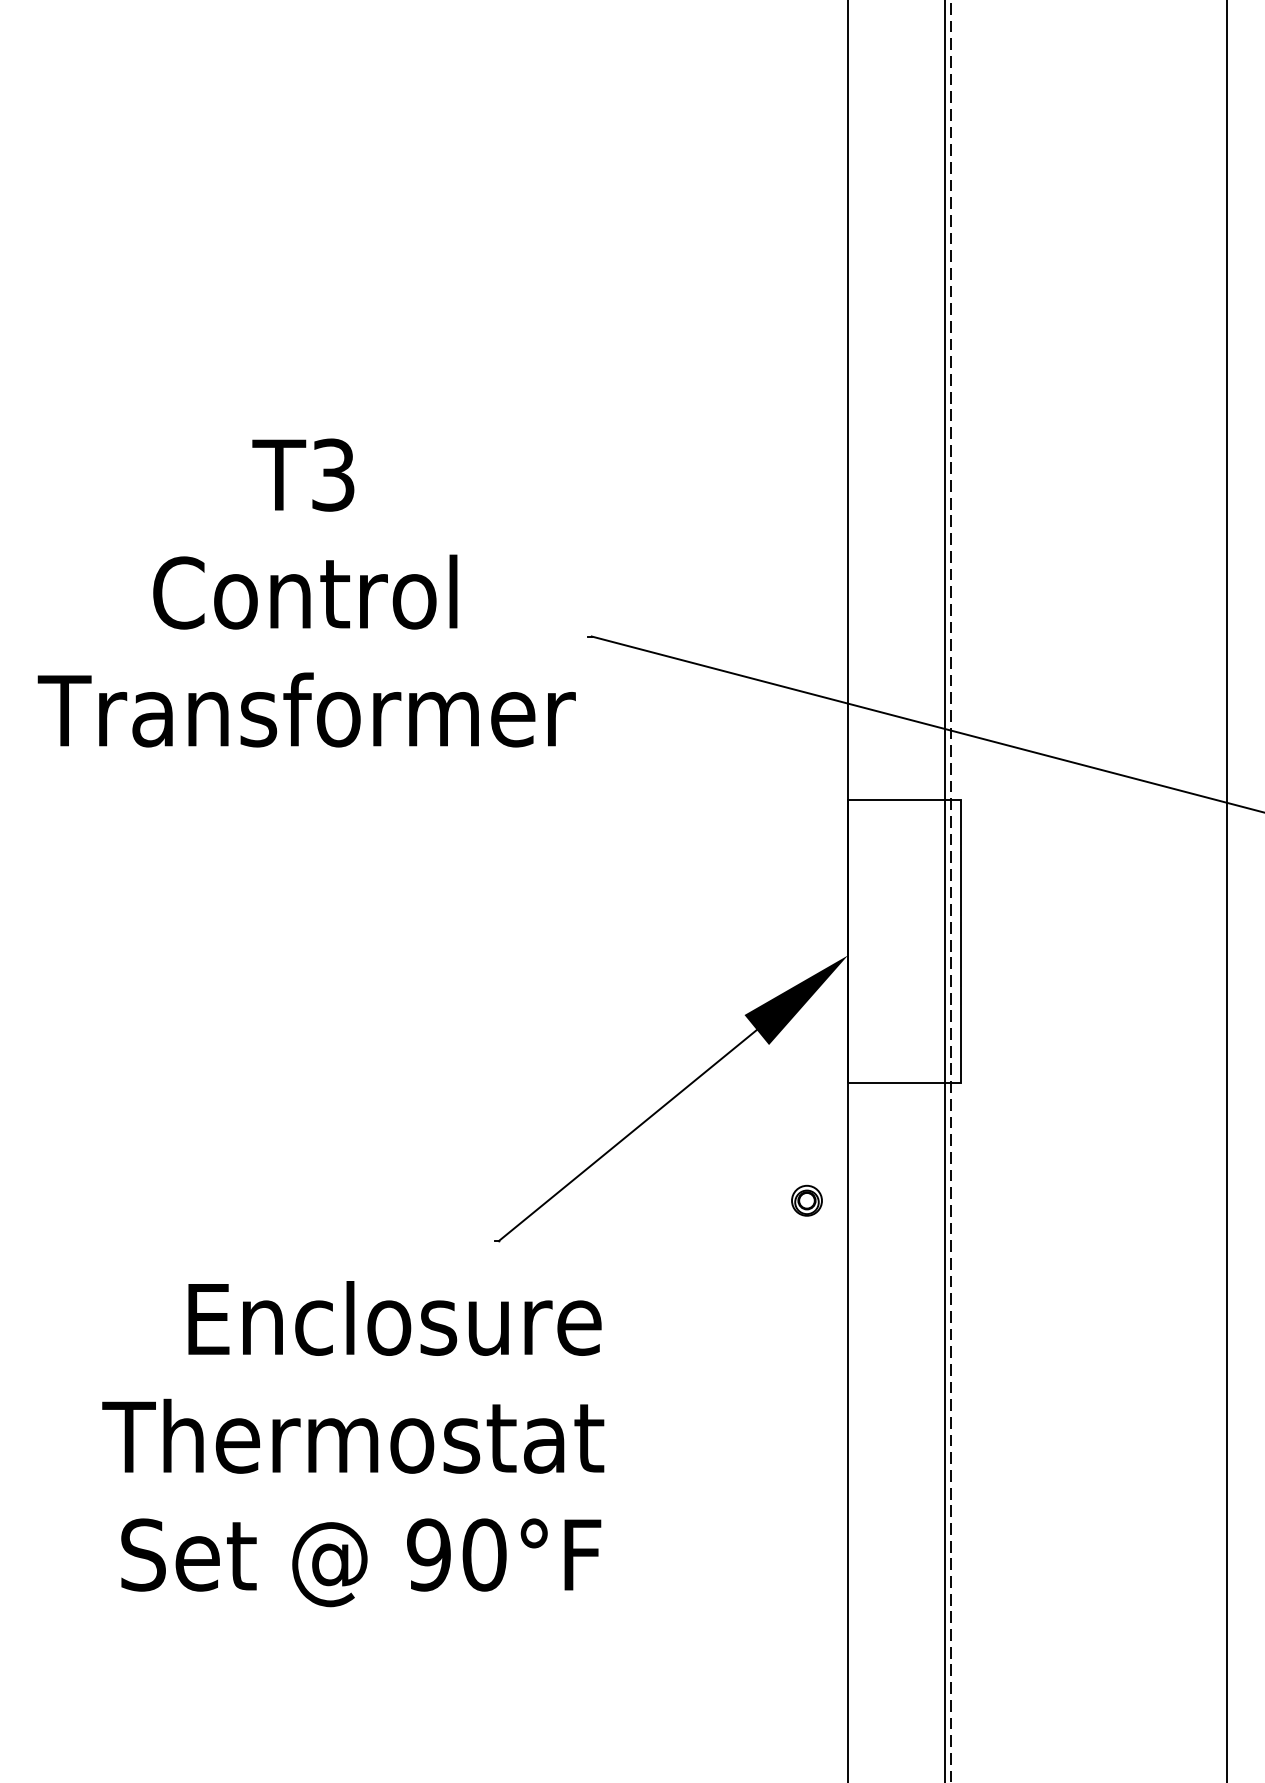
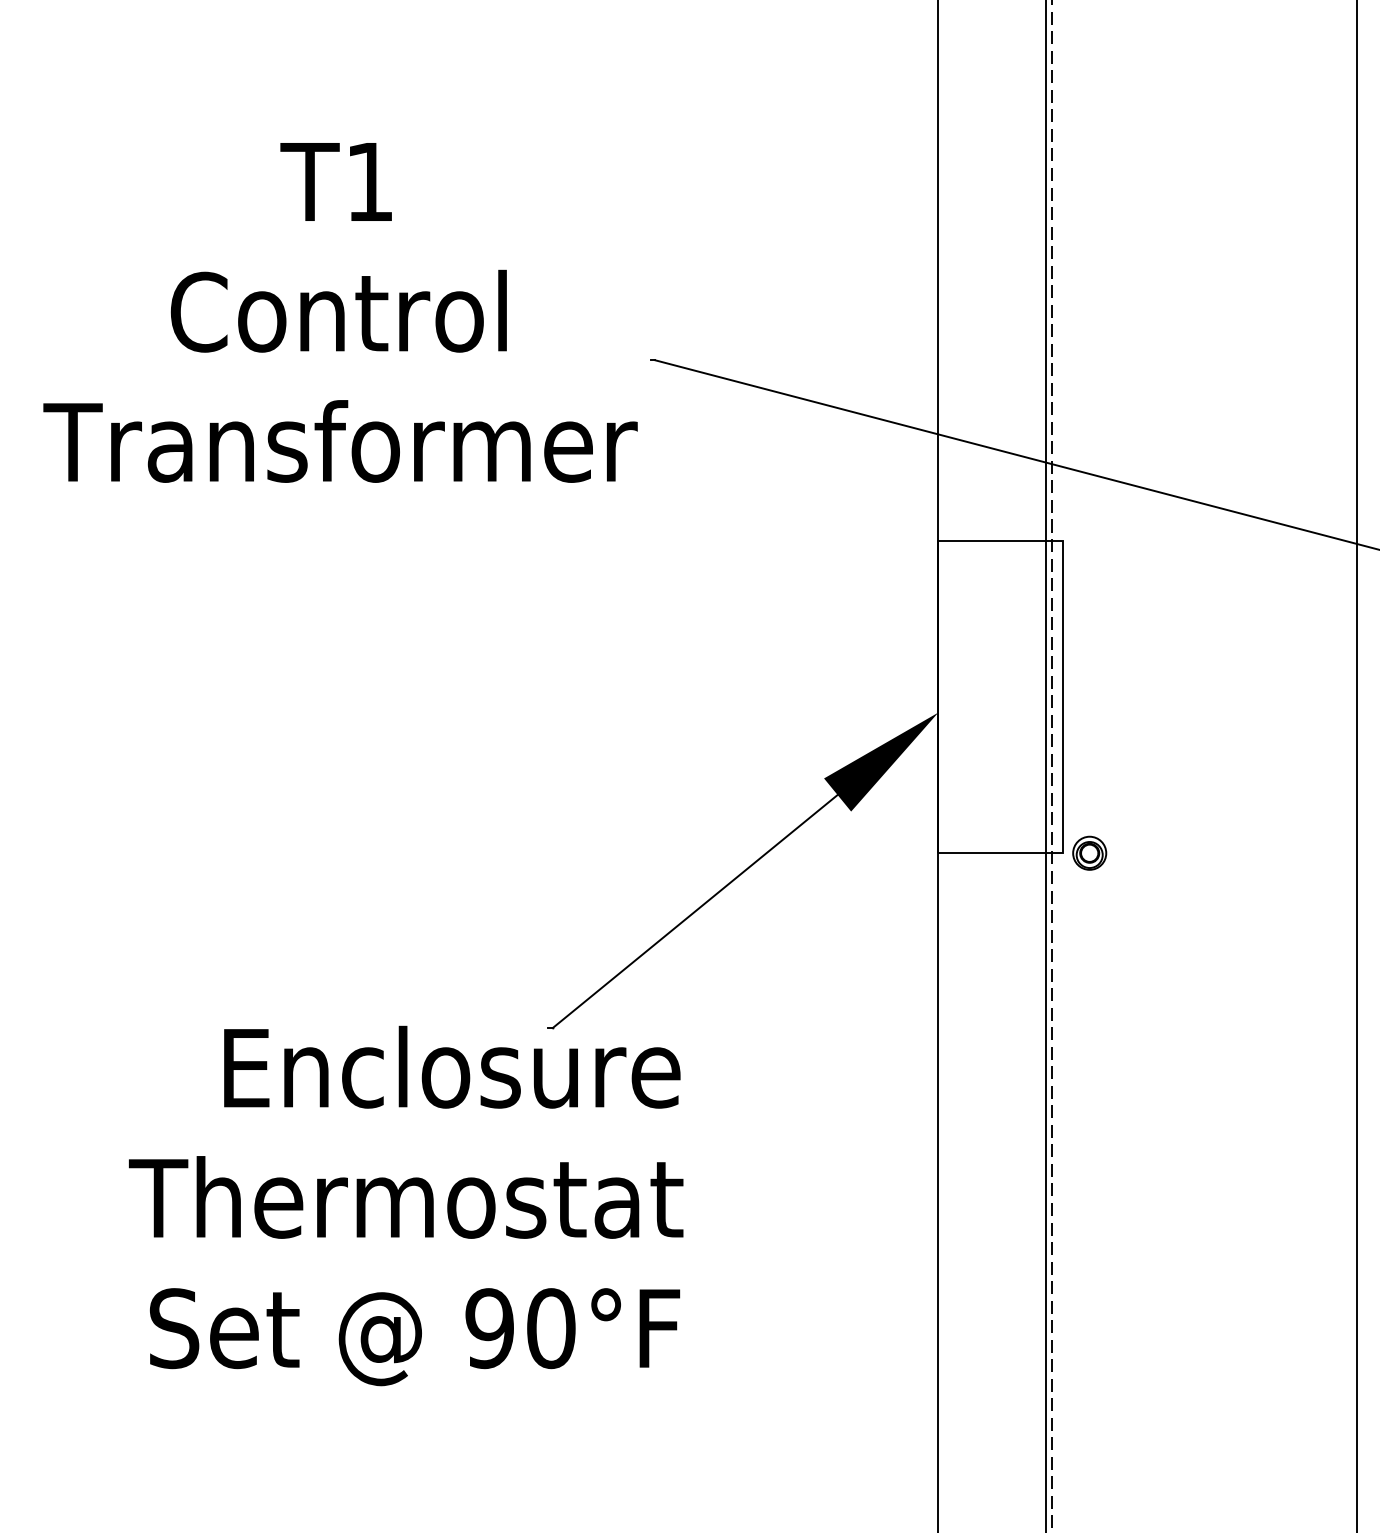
text: (333, 474) -> (370, 181), T3 -> T1
part: (806, 1200) -> (1089, 852), moved
text: (353, 1444) -> (406, 1206), moved

